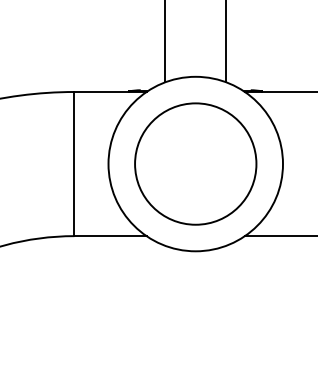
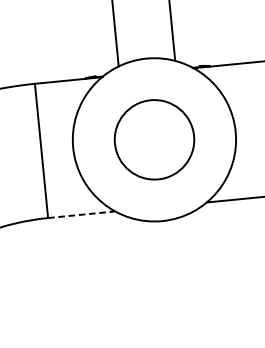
circle: (195, 163) -> (154, 139), size x0.7
line: (111, 236) -> (82, 215), solid -> dashed

